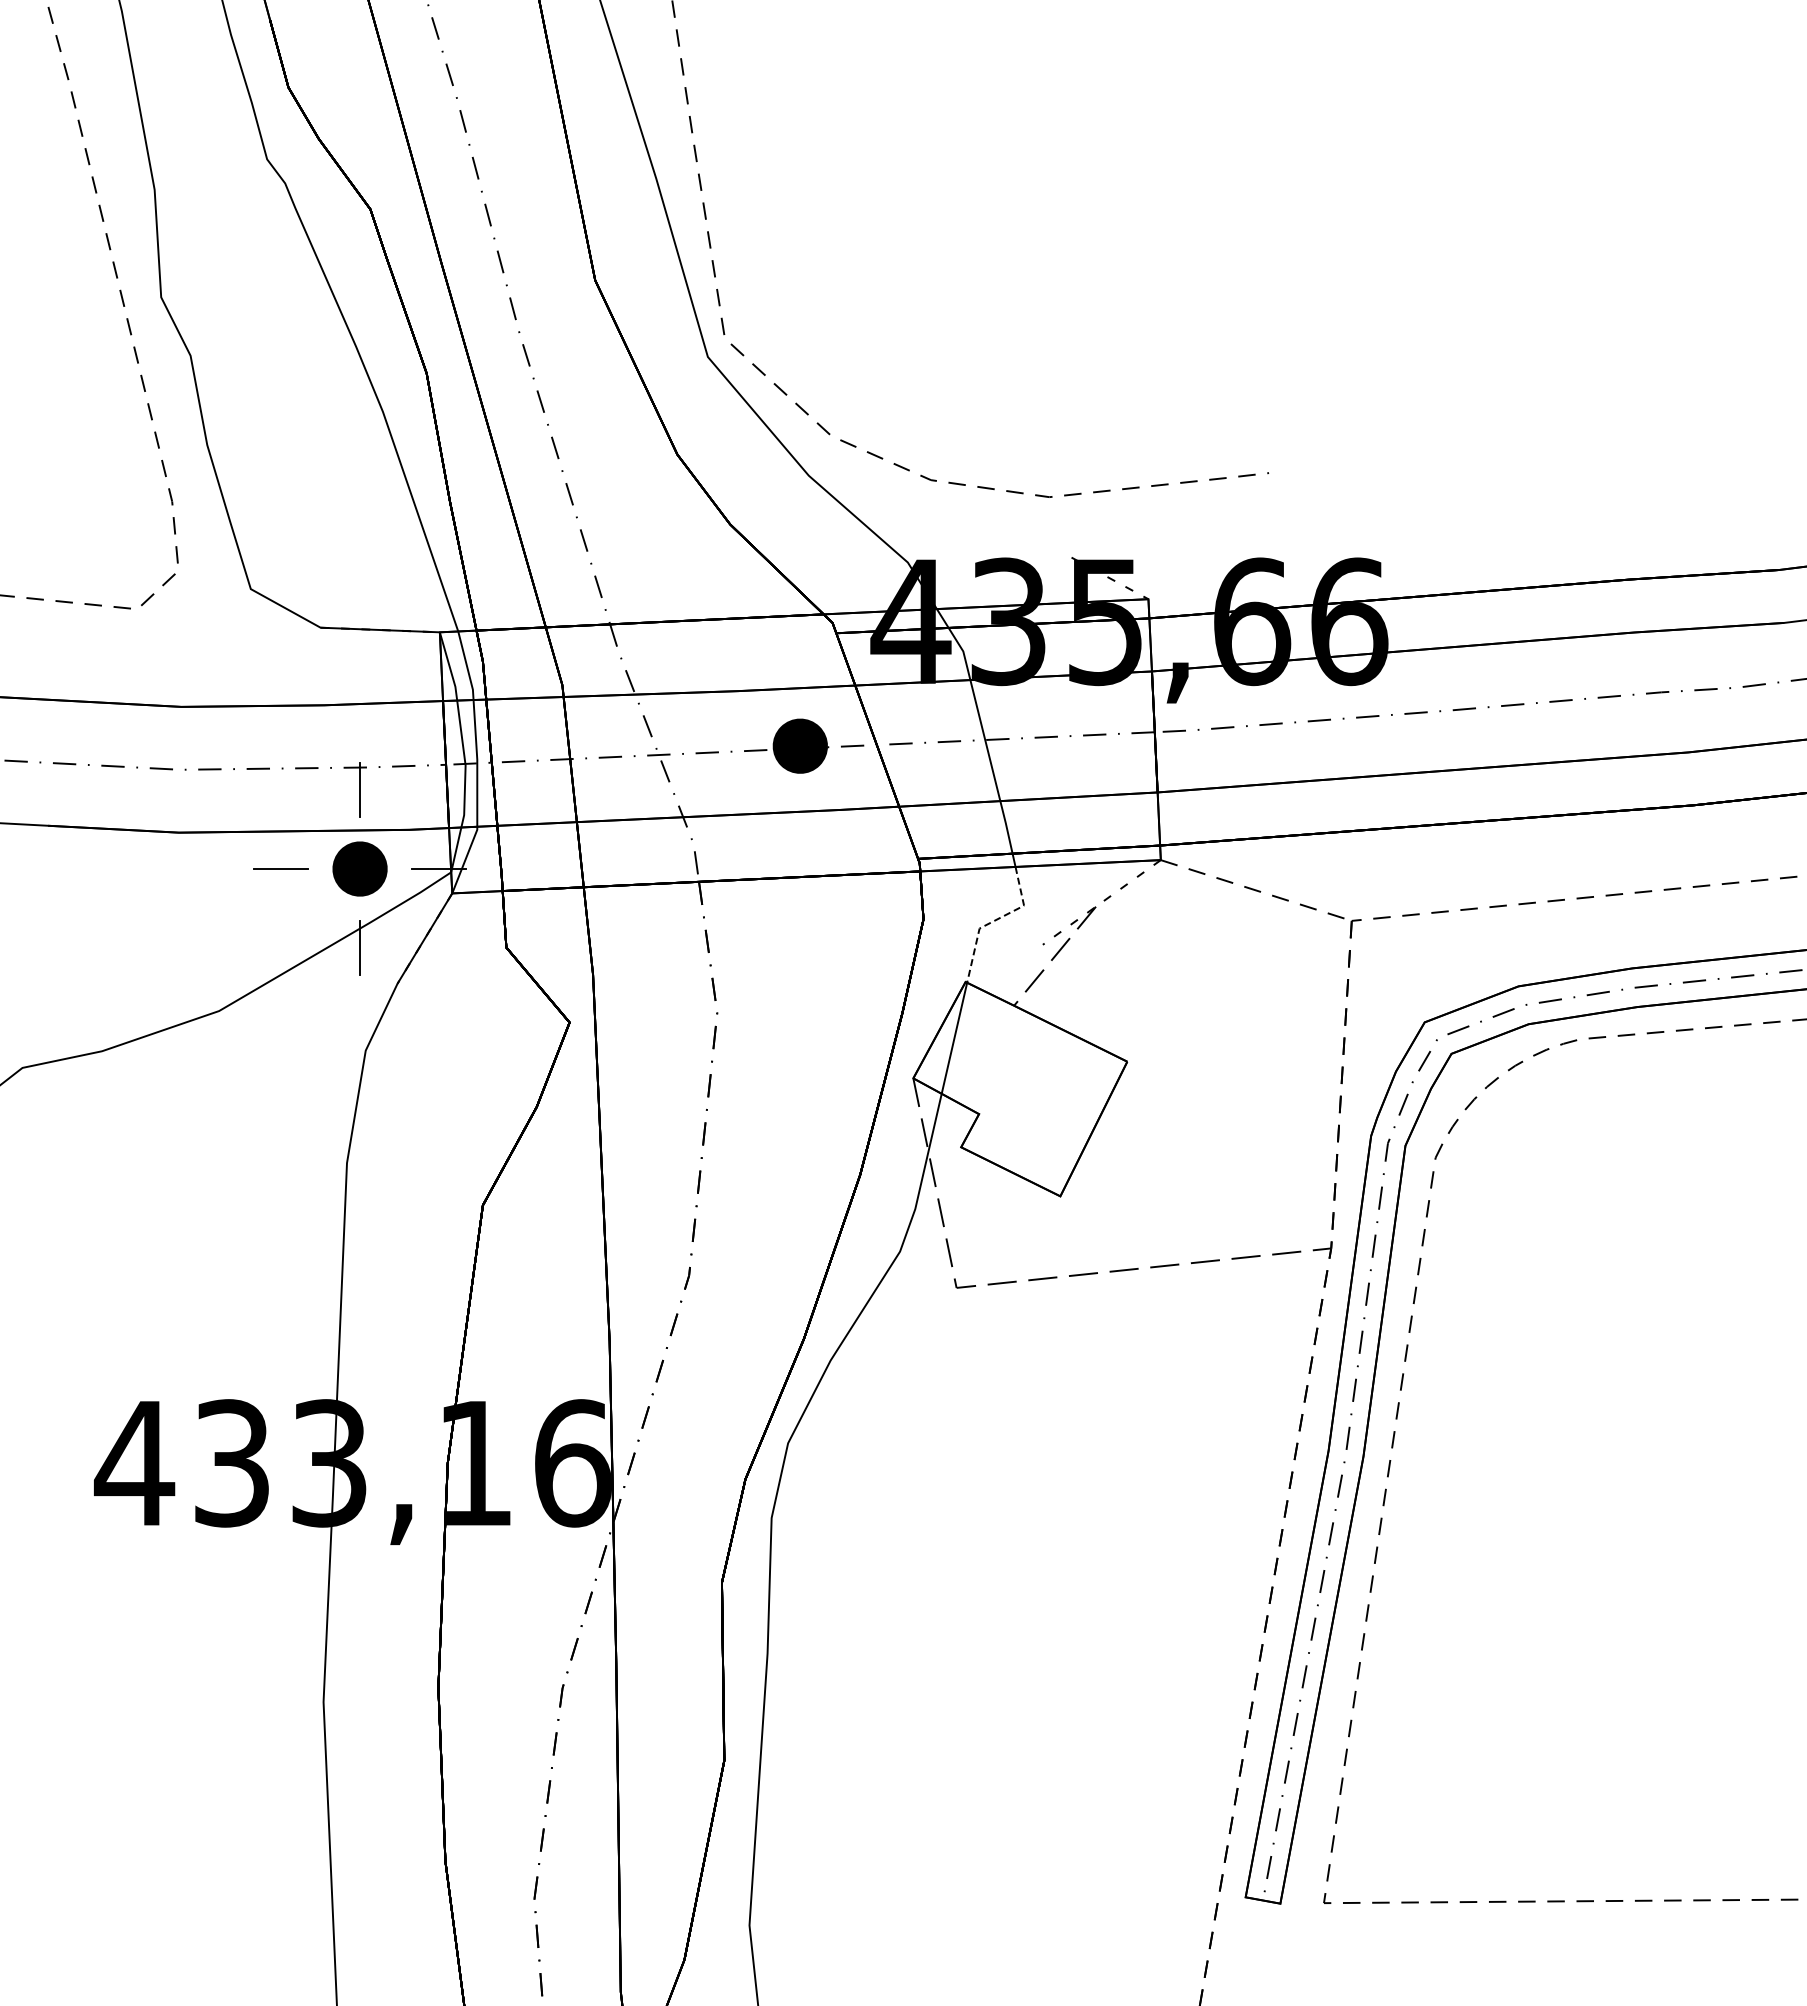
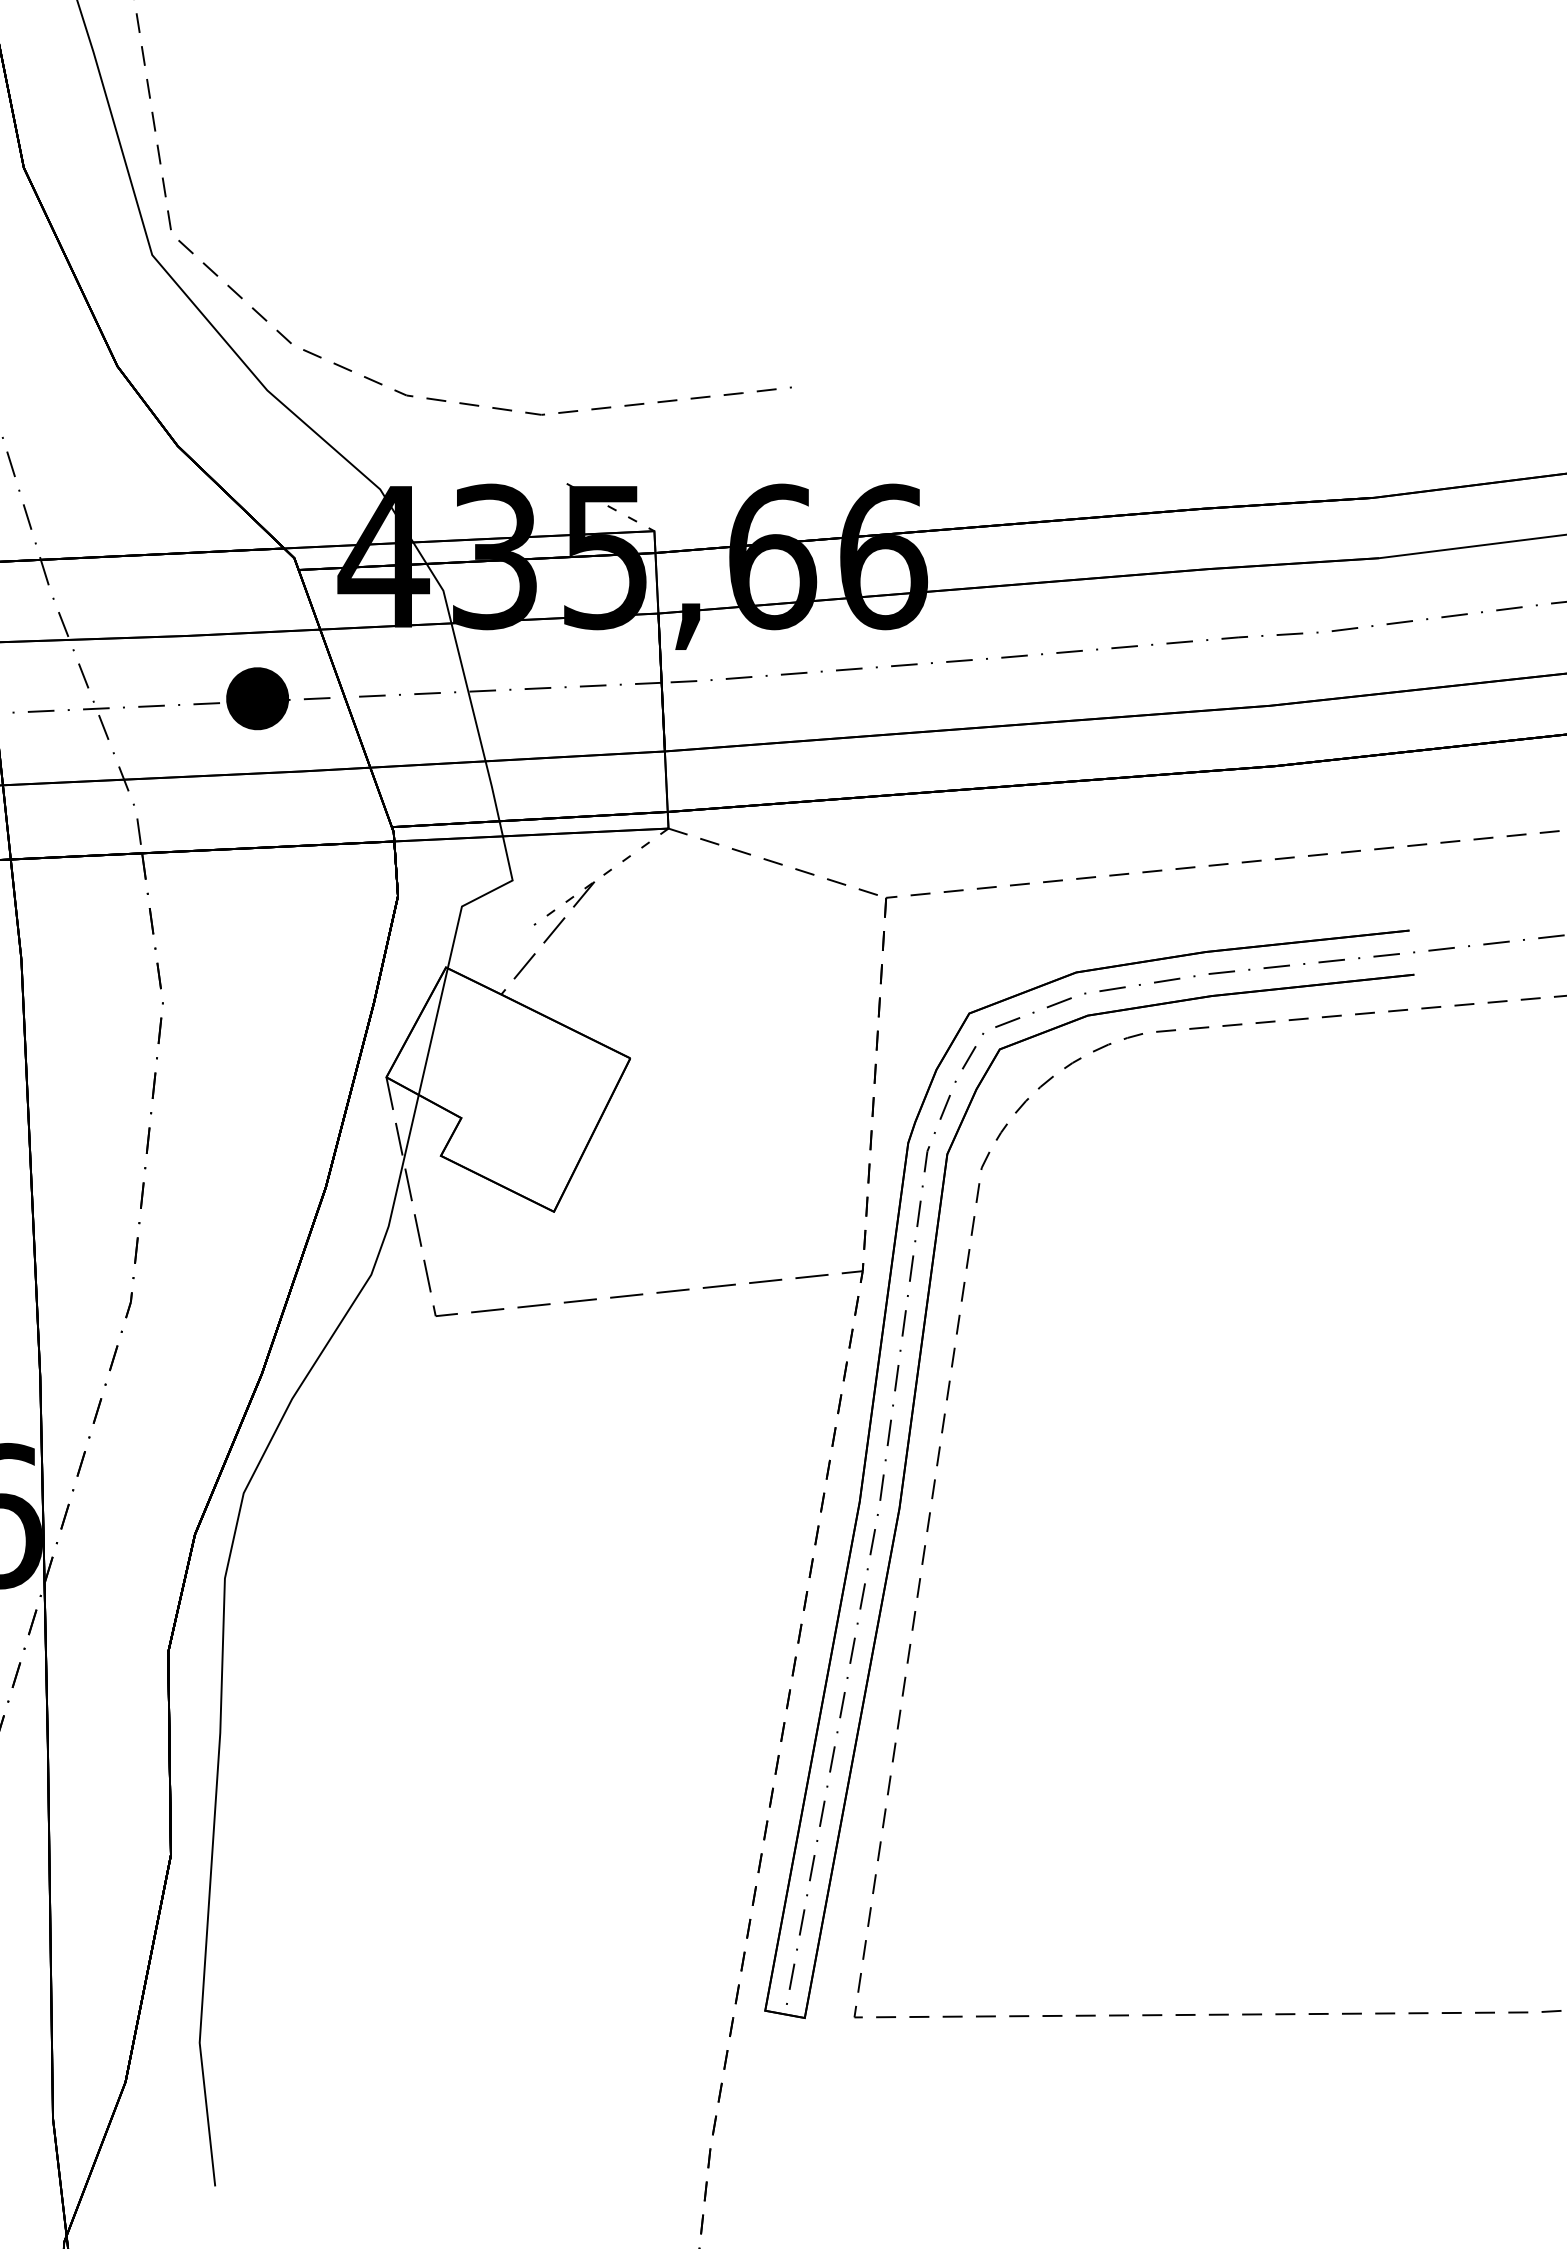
line: (994, 920) -> (478, 897), dashed -> solid

